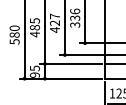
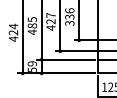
text: (14, 34) -> (13, 32), 580 -> 424
text: (34, 71) -> (31, 66), 95 -> 59

